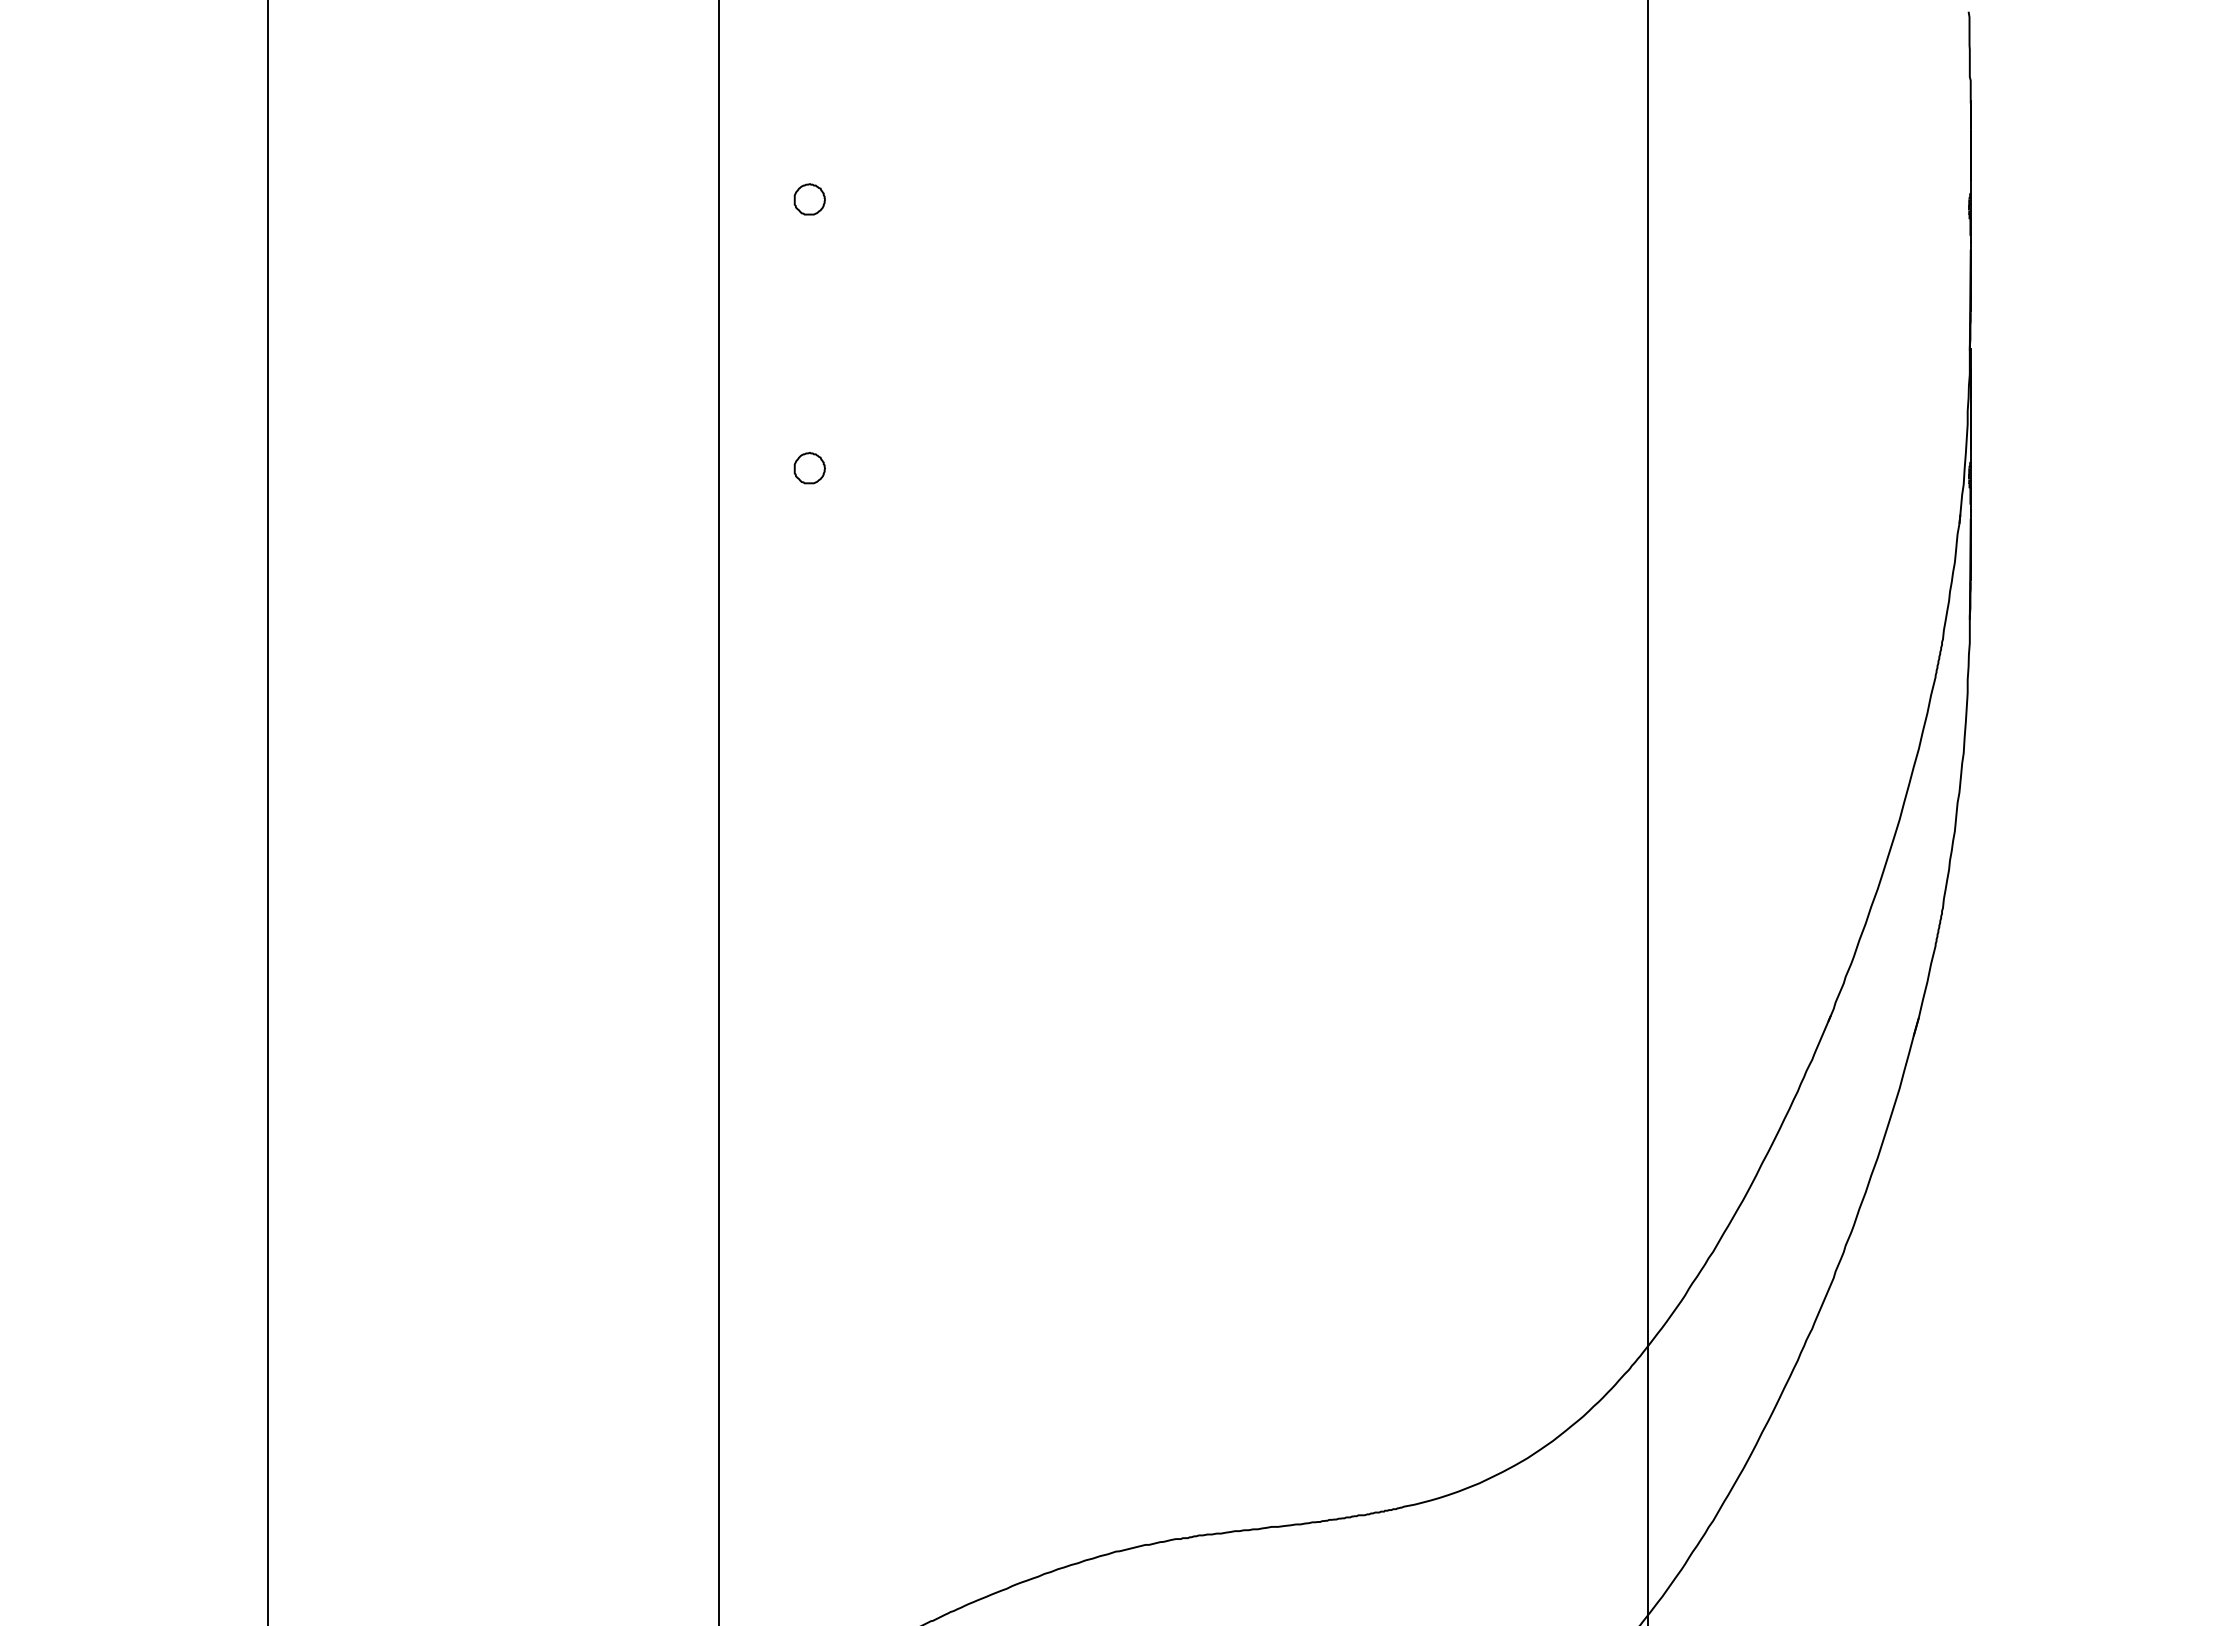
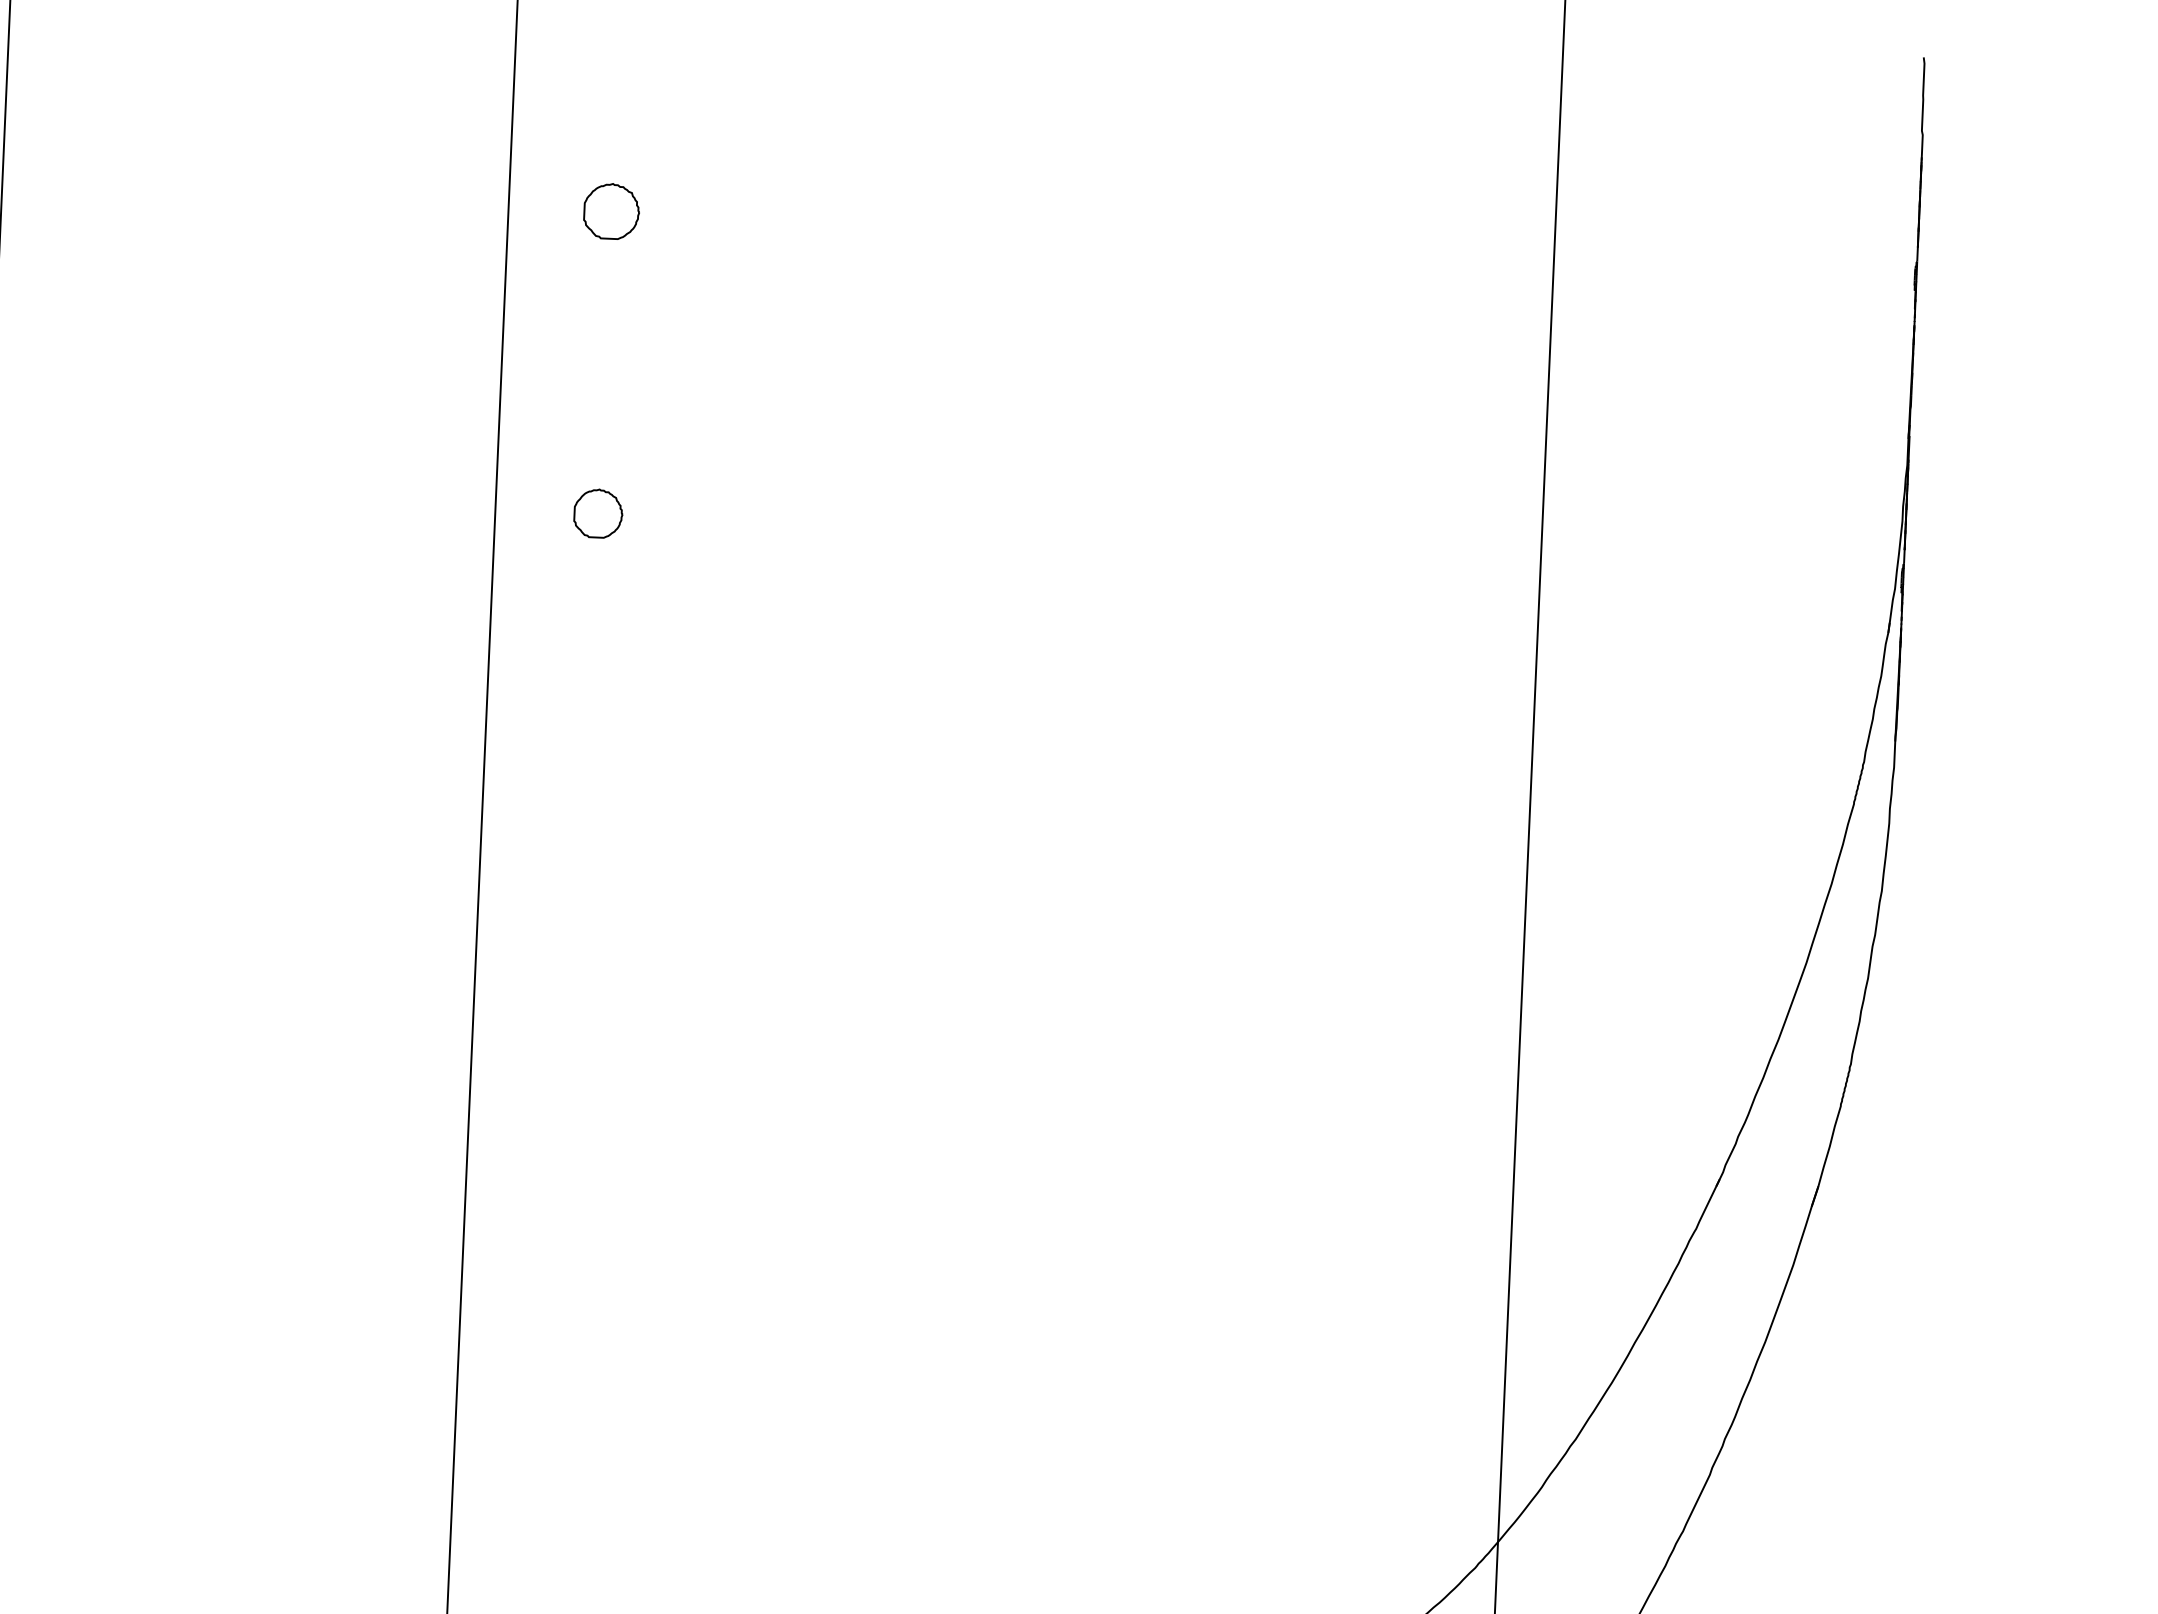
part: (809, 199) -> (610, 211), size x1.6
part: (809, 468) -> (597, 514), size x1.4

